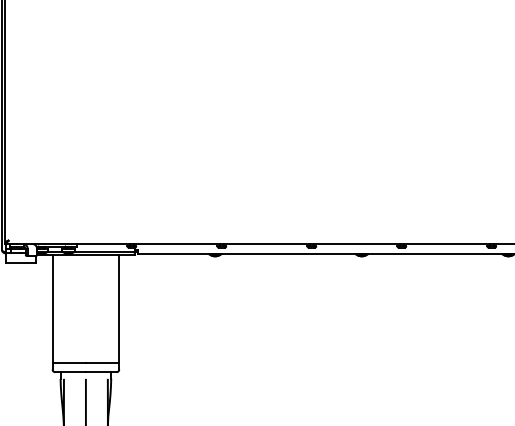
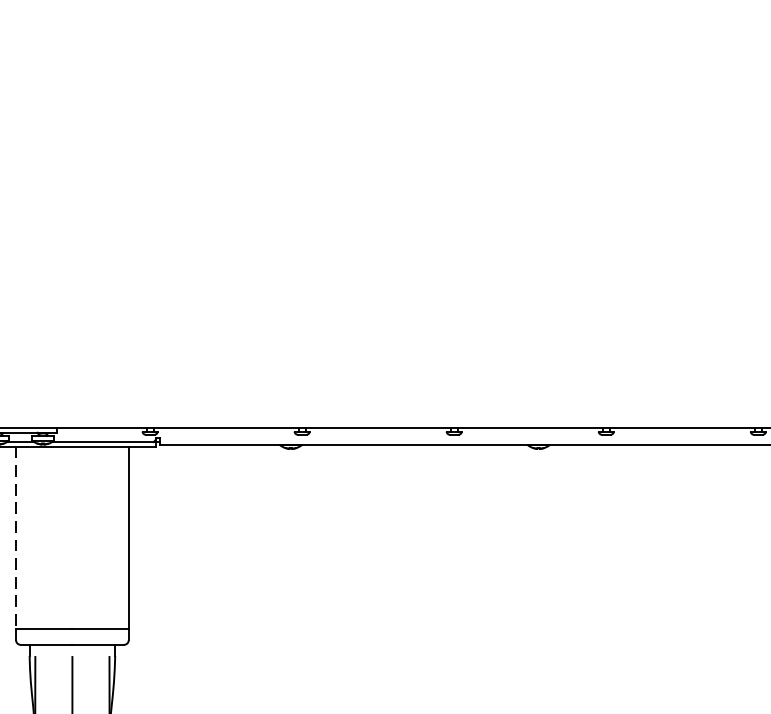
line: (52, 308) -> (15, 537), solid -> dashed

